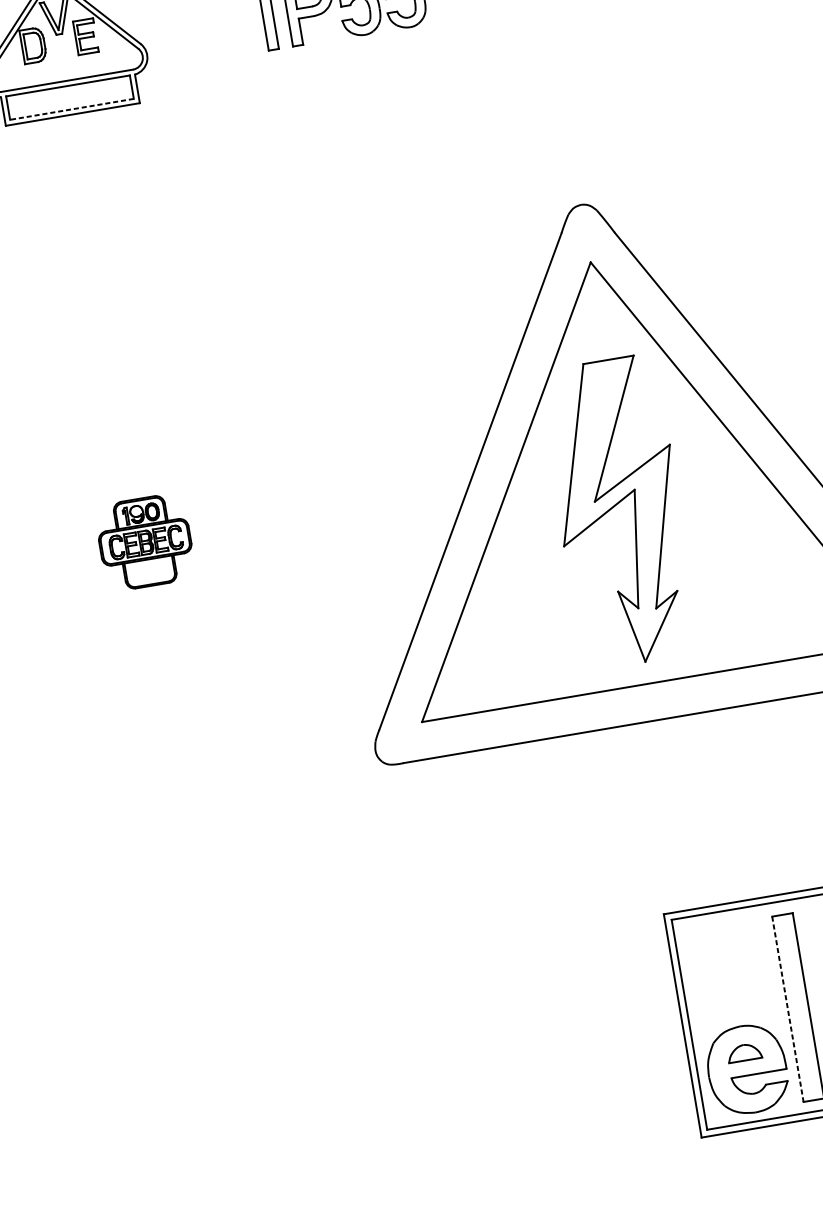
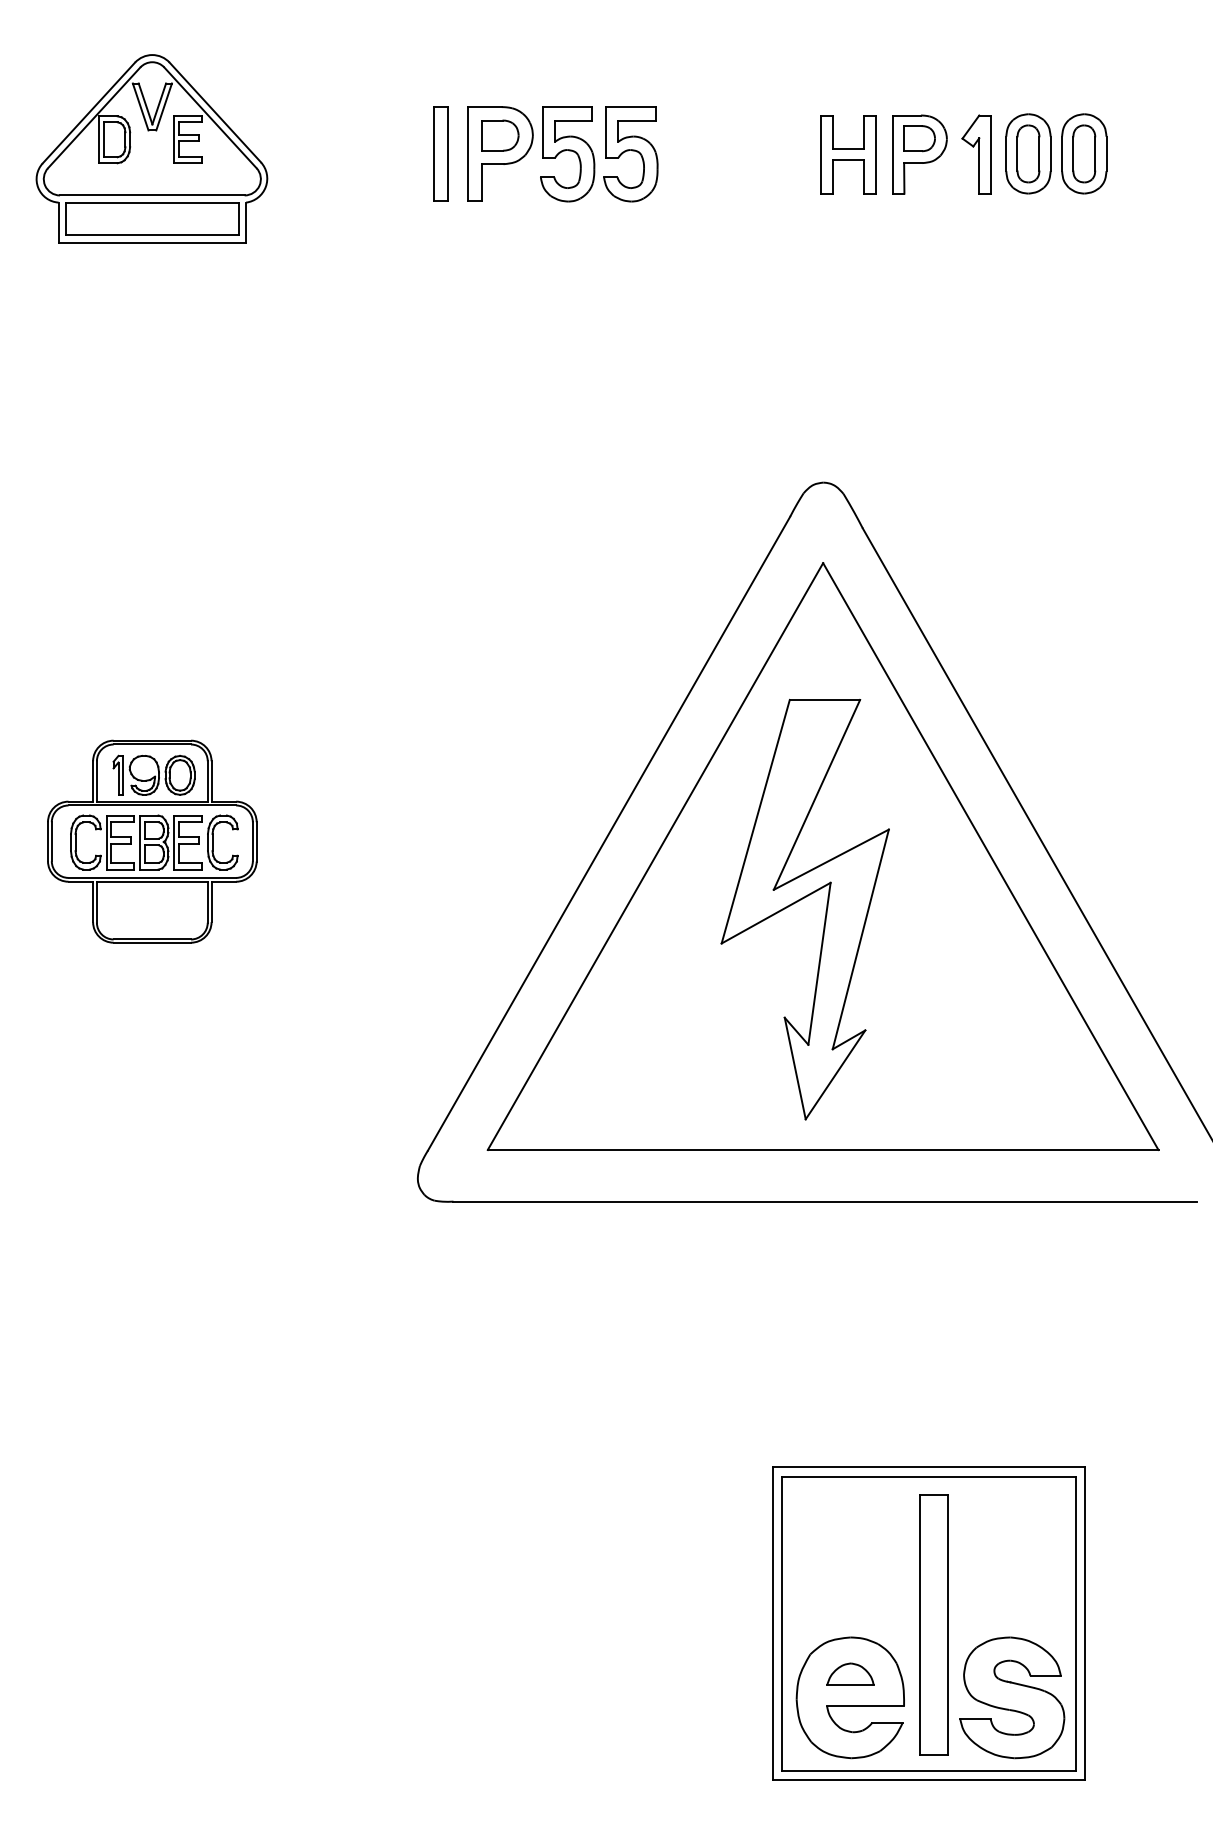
line: (72, 109) -> (152, 235), dashed -> solid
part: (145, 542) -> (152, 841), size x1.67
line: (787, 1009) -> (919, 1625), dashed -> solid

